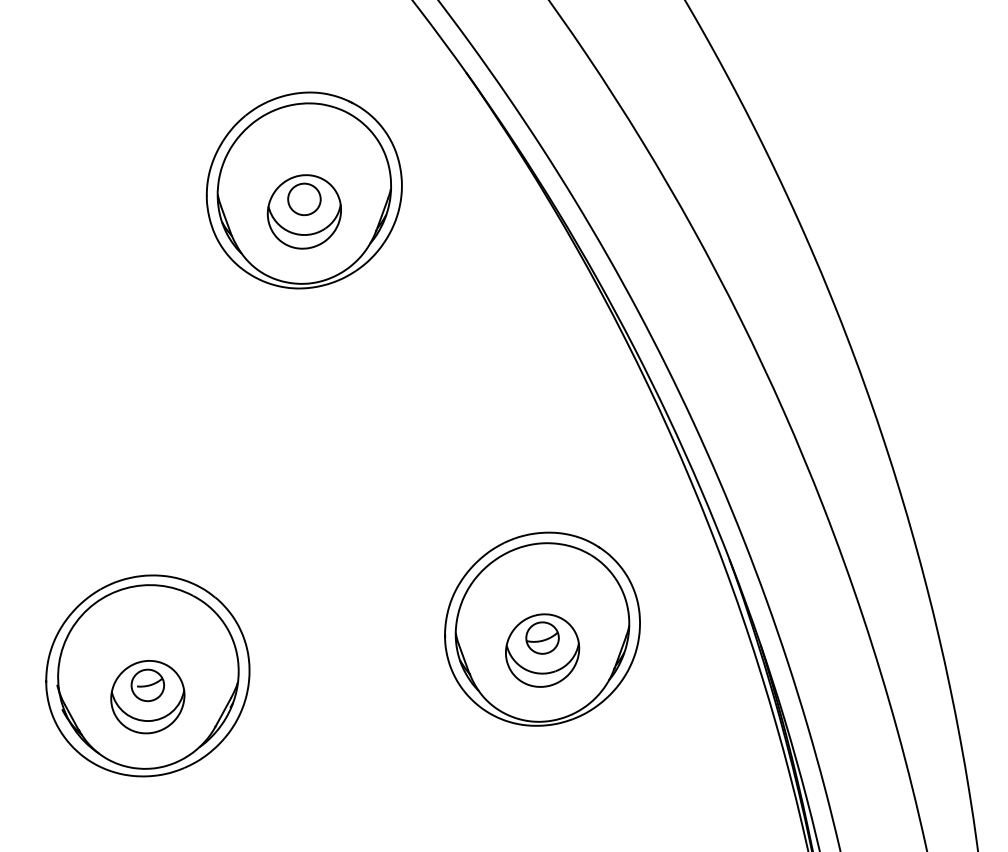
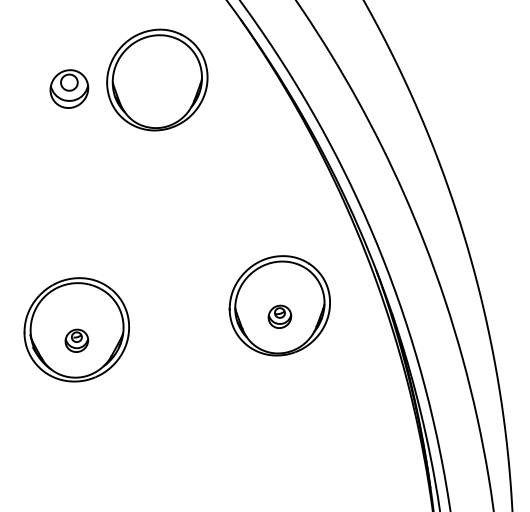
part: (304, 210) -> (69, 88), moved
part: (541, 649) -> (279, 316), size x0.6
part: (147, 696) -> (76, 340), size x0.6

